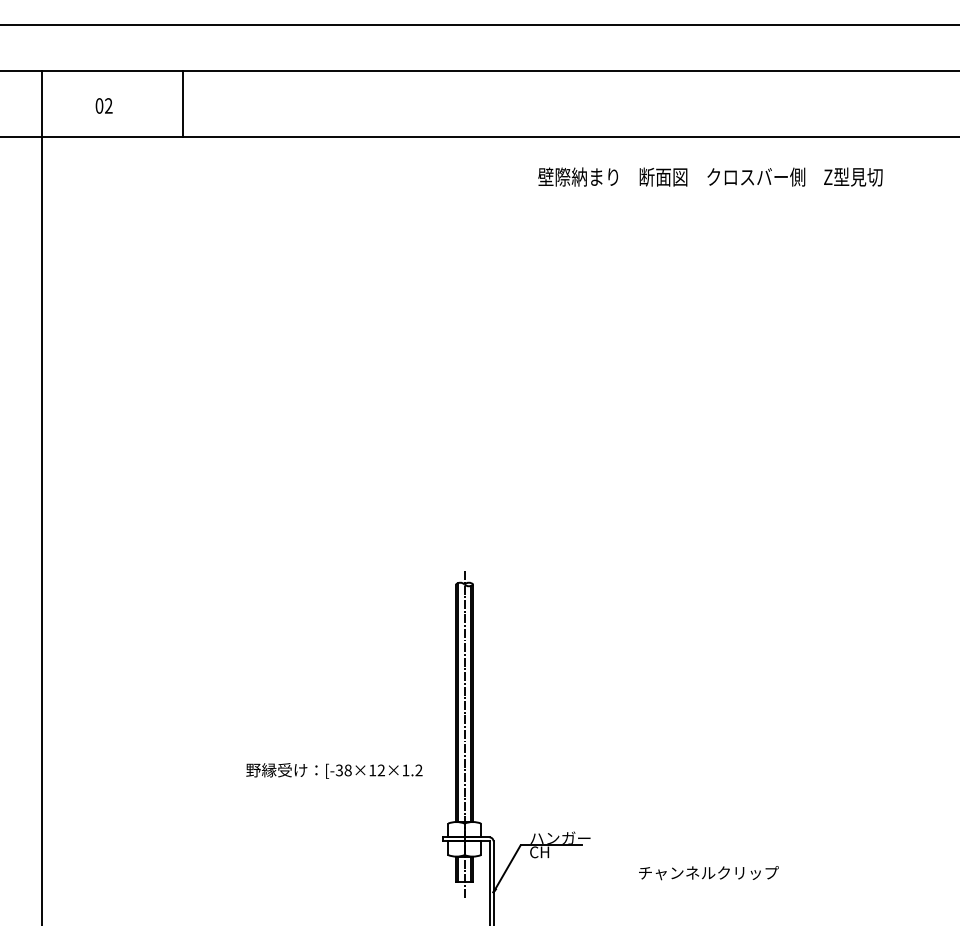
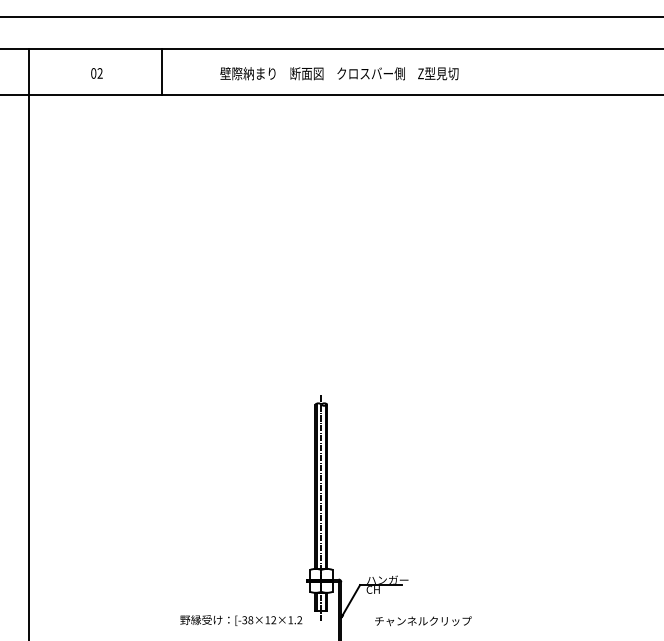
line: (182, 103) -> (161, 71), moved
text: (103, 106) -> (96, 73), moved
text: (710, 176) -> (339, 73), moved
text: (334, 770) -> (241, 620), moved
text: (709, 873) -> (423, 621), moved

